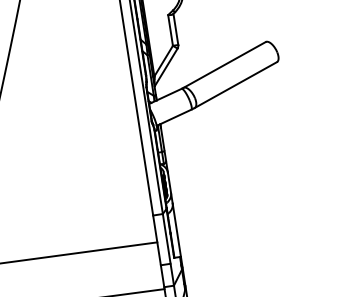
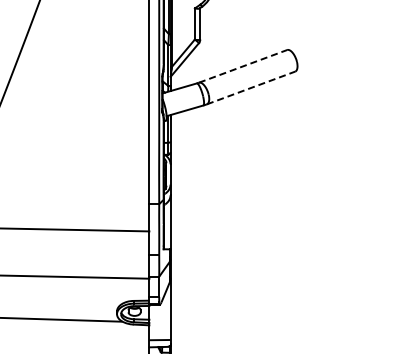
line: (225, 65) -> (243, 66), solid -> dashed
line: (236, 84) -> (251, 87), solid -> dashed

